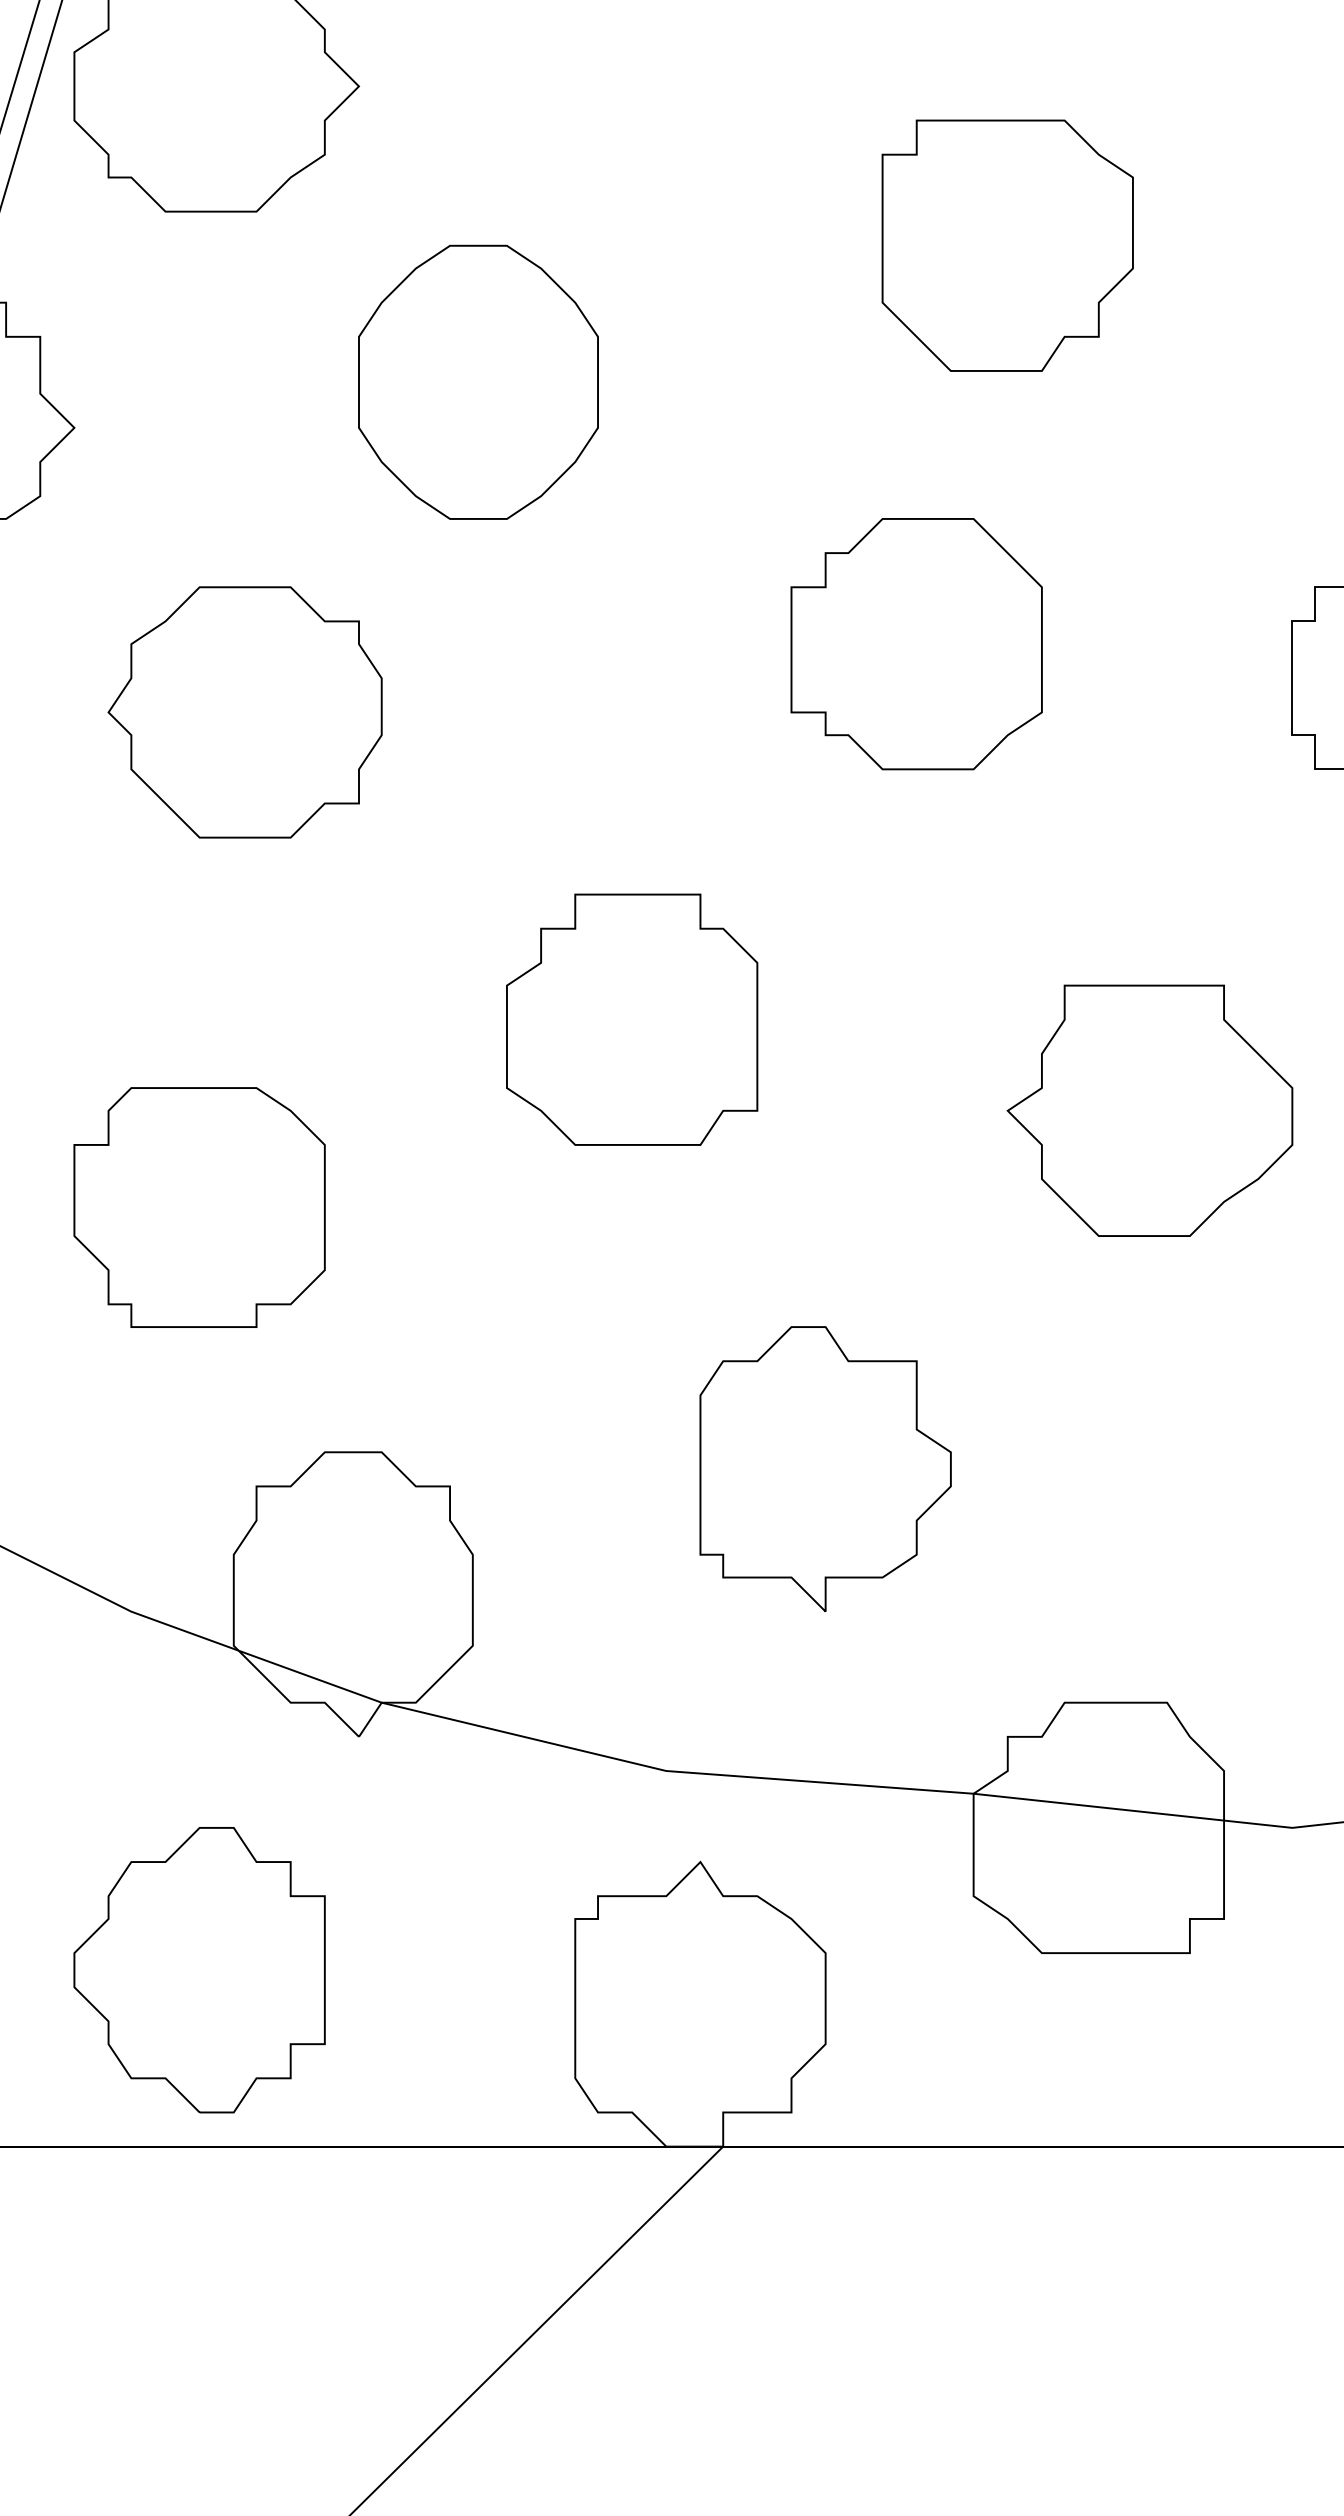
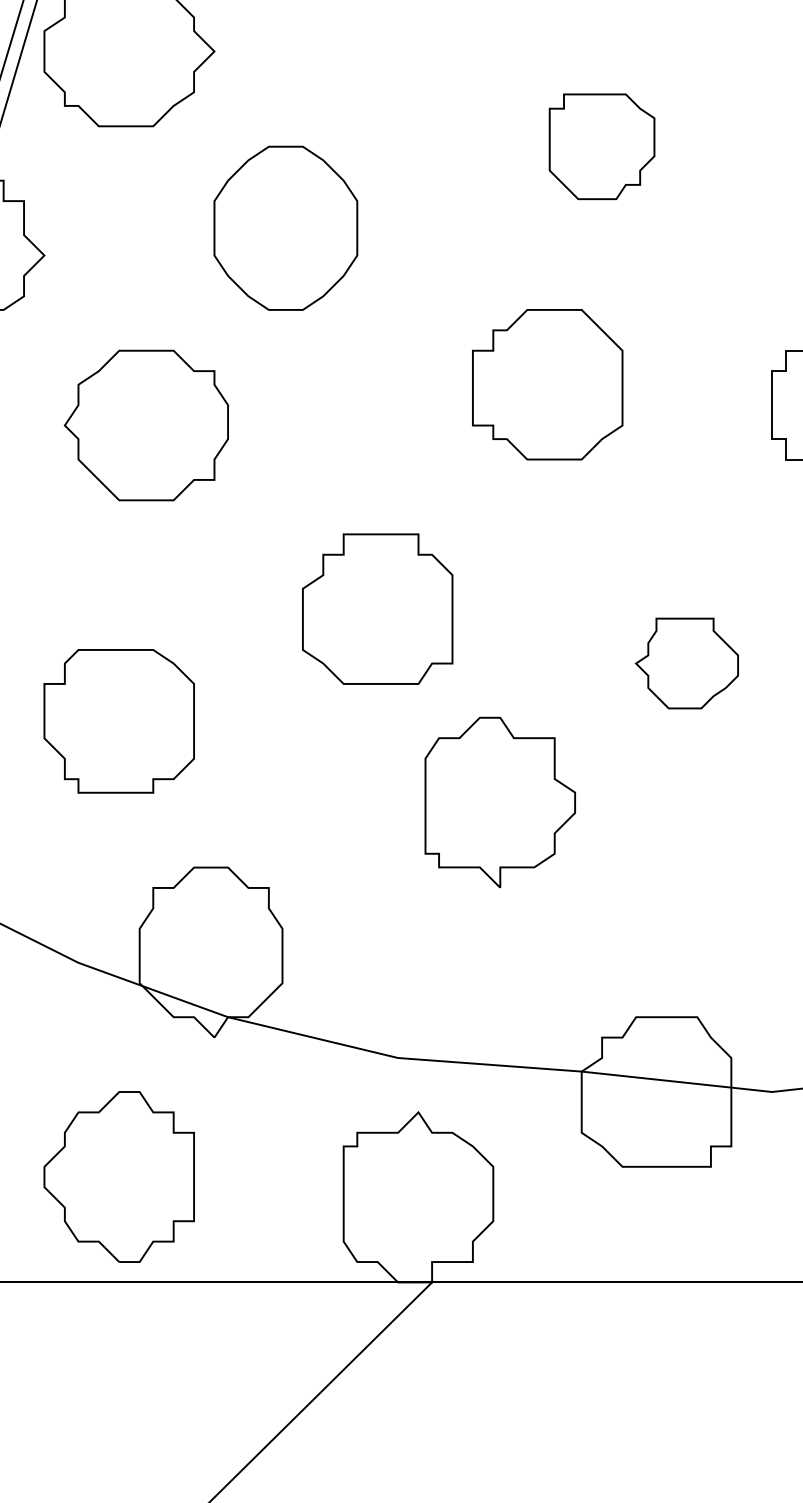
part: (1006, 245) -> (601, 146), size x0.7
part: (1149, 1110) -> (686, 663), size x0.6
part: (824, 1468) -> (499, 802), moved

